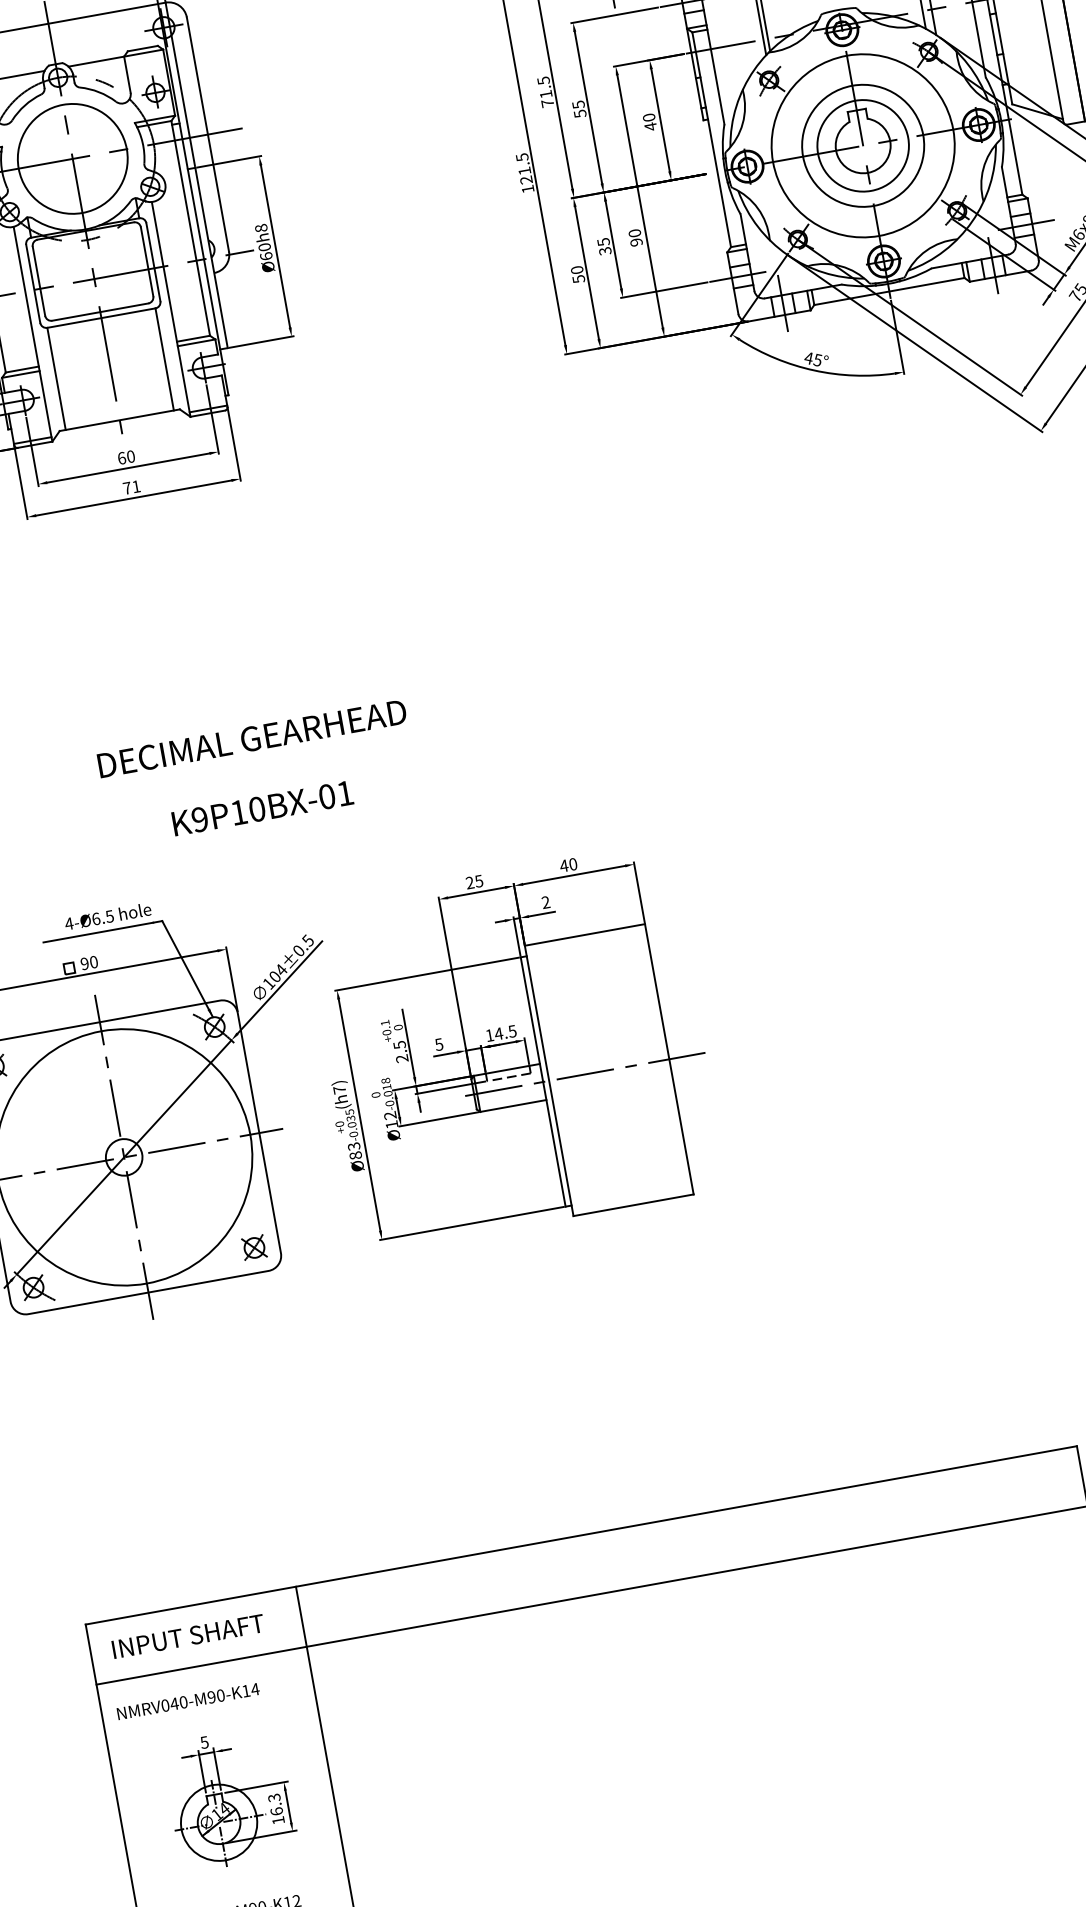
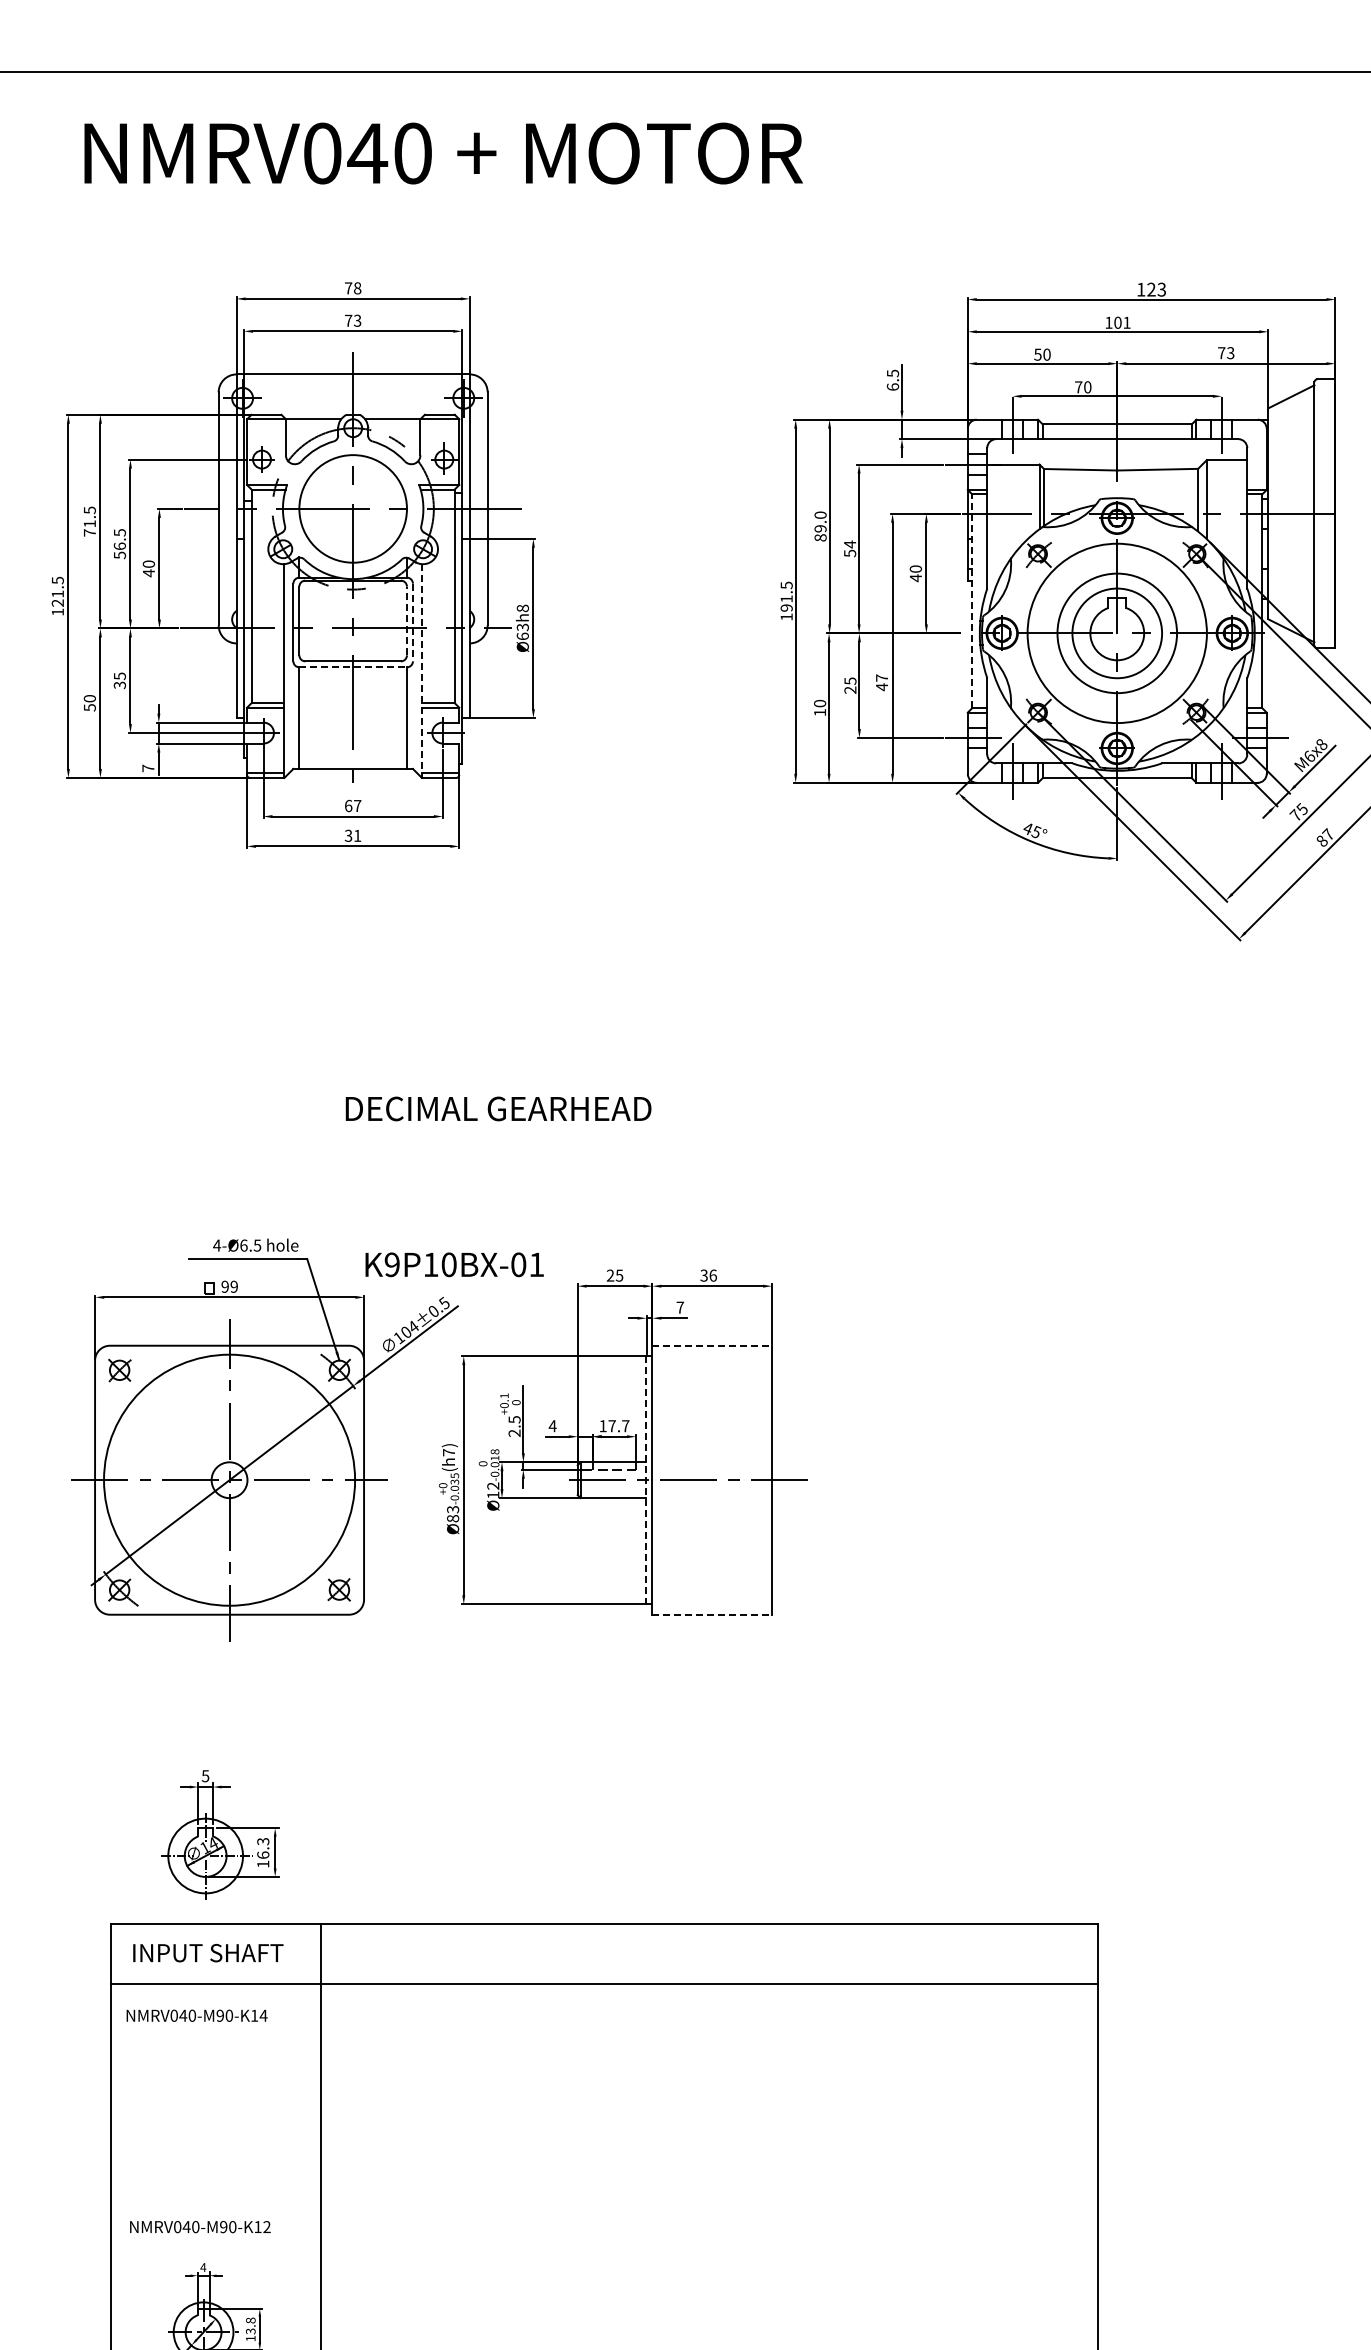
text: (545, 92) -> (820, 526), 71.5 -> 89.0
text: (579, 104) -> (850, 544), 55 -> 54
line: (711, 139) -> (972, 601), solid -> dashed
text: (526, 179) -> (786, 607), 121.5 -> 191.5
text: (636, 237) -> (882, 682), 90 -> 47
text: (264, 247) -> (522, 627), Ø60h8 -> Ø63h8
text: (605, 250) -> (850, 689), 35 -> 25
line: (146, 261) -> (406, 620), solid -> dashed
line: (152, 262) -> (412, 622), solid -> dashed
text: (579, 278) -> (820, 712), 50 -> 10
line: (170, 309) -> (421, 671), solid -> dashed
line: (101, 318) -> (353, 667), solid -> dashed
text: (130, 456) -> (357, 805), 60 -> 67
text: (127, 487) -> (348, 835), 71 -> 31
text: (252, 738) -> (498, 1108), moved
text: (262, 808) -> (454, 1264), moved
text: (568, 865) -> (708, 1275), 40 -> 36
text: (545, 902) -> (679, 1307), 2 -> 7
line: (585, 934) -> (712, 1345), solid -> dashed
text: (93, 961) -> (233, 1286), 90 -> 99
text: (505, 1033) -> (618, 1426), 14.5 -> 17.7
text: (439, 1045) -> (552, 1426), 5 -> 4
line: (543, 1082) -> (646, 1480), solid -> dashed
line: (633, 1205) -> (712, 1614), solid -> dashed
part: (230, 1798) -> (220, 1834), moved

